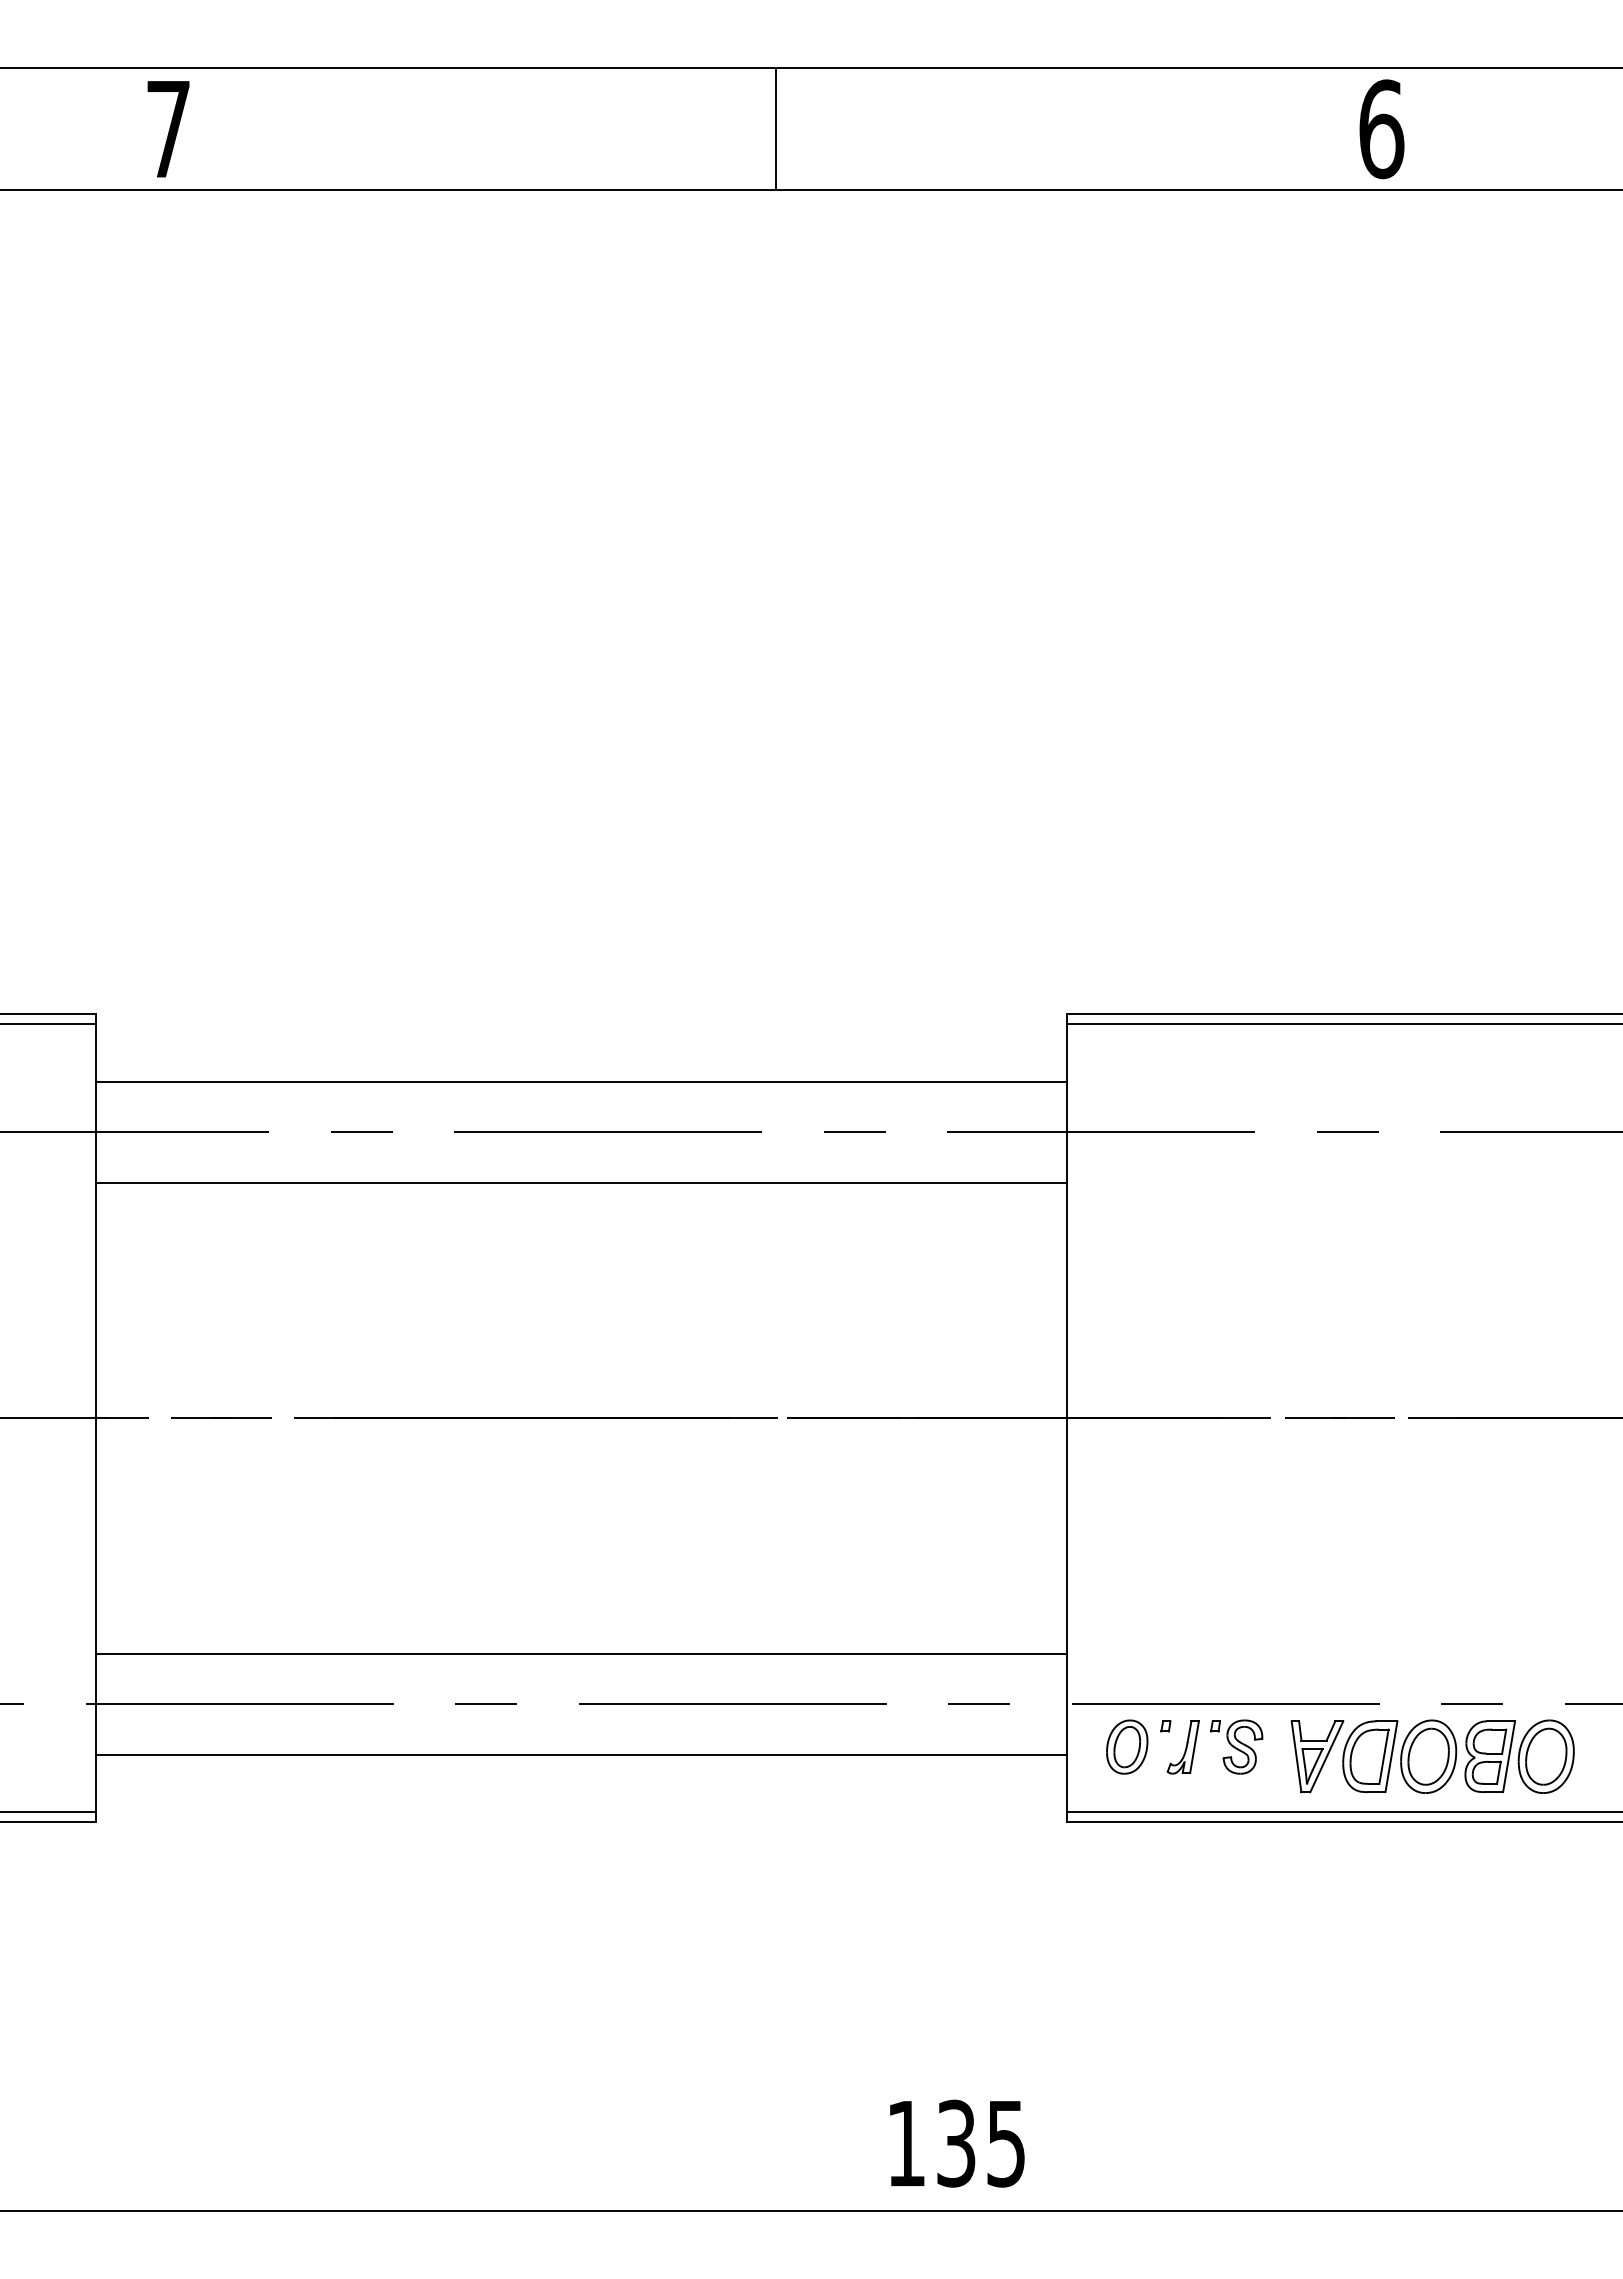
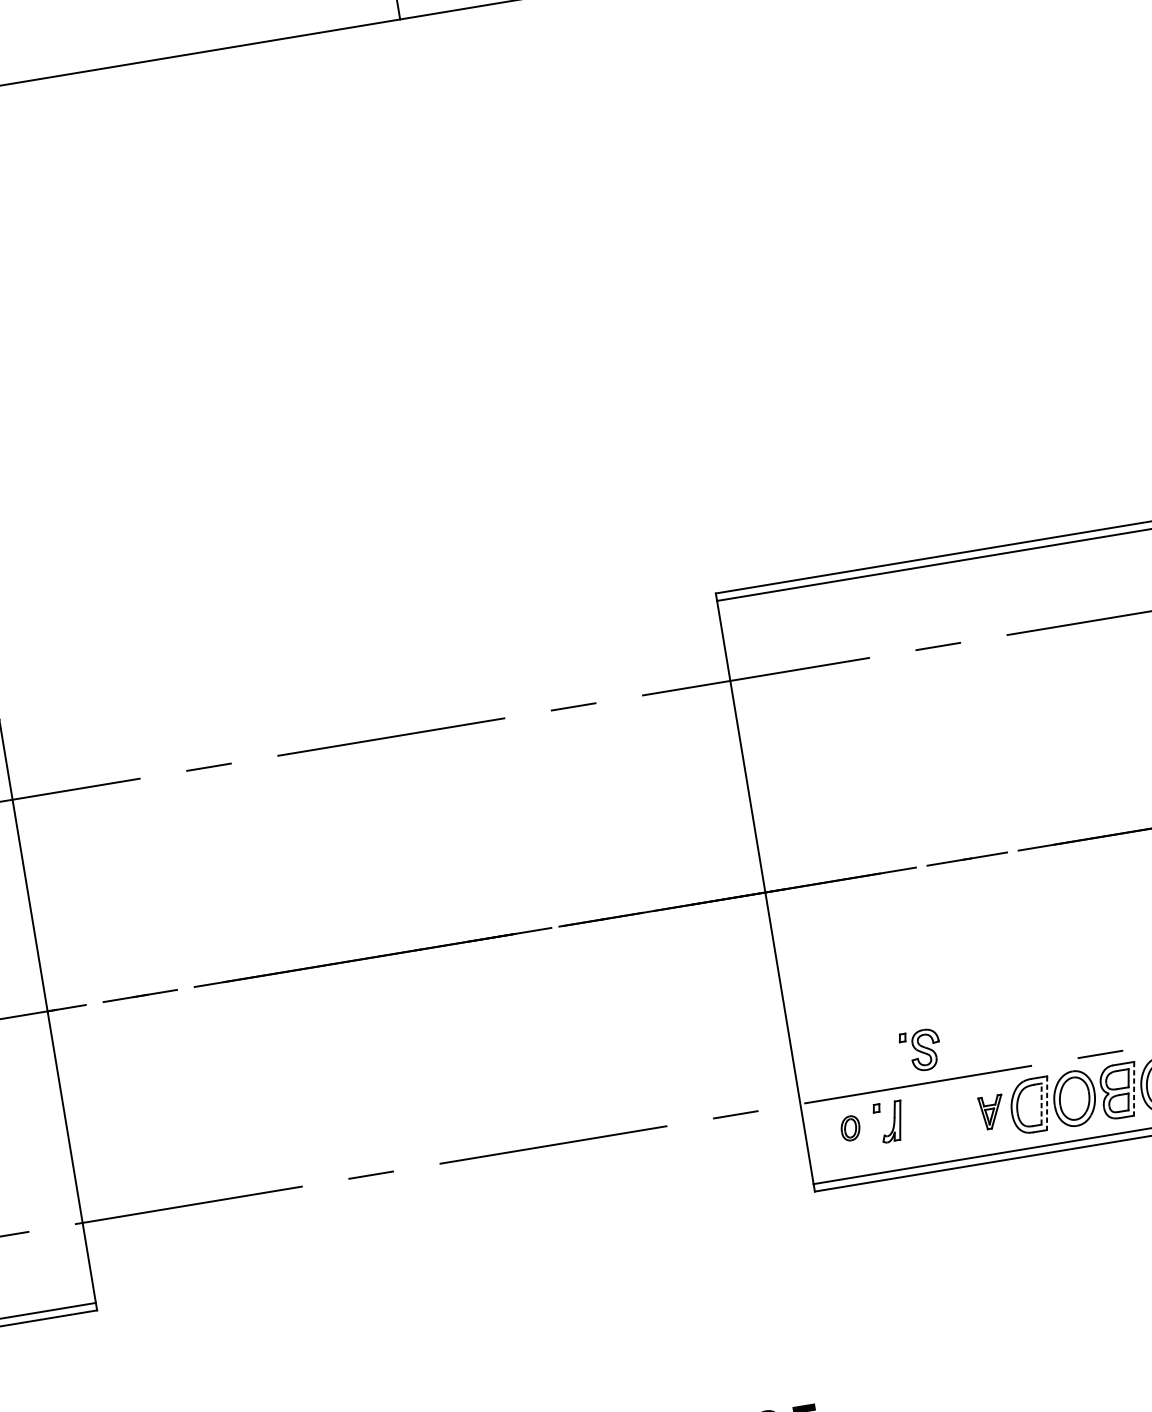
line: (581, 1081) -> (365, 702), removed
line: (581, 1182) -> (377, 777), removed
line: (581, 1653) -> (435, 1126), removed
part: (1127, 1746) -> (850, 1127), size x0.6
part: (1236, 1746) -> (920, 1050), moved
line: (581, 1754) -> (447, 1200), removed
part: (1317, 1756) -> (992, 1112), size x0.6
line: (1384, 1756) -> (1041, 1103), solid -> dashed
line: (1391, 1756) -> (1047, 1103), solid -> dashed
line: (1509, 1756) -> (1134, 1088), solid -> dashed

